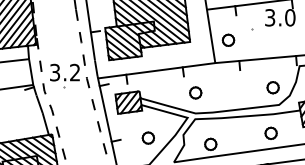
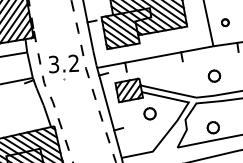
part: (228, 39) -> (225, 22), size x0.6
part: (195, 92) -> (214, 75), moved
part: (147, 137) -> (149, 113), moved

